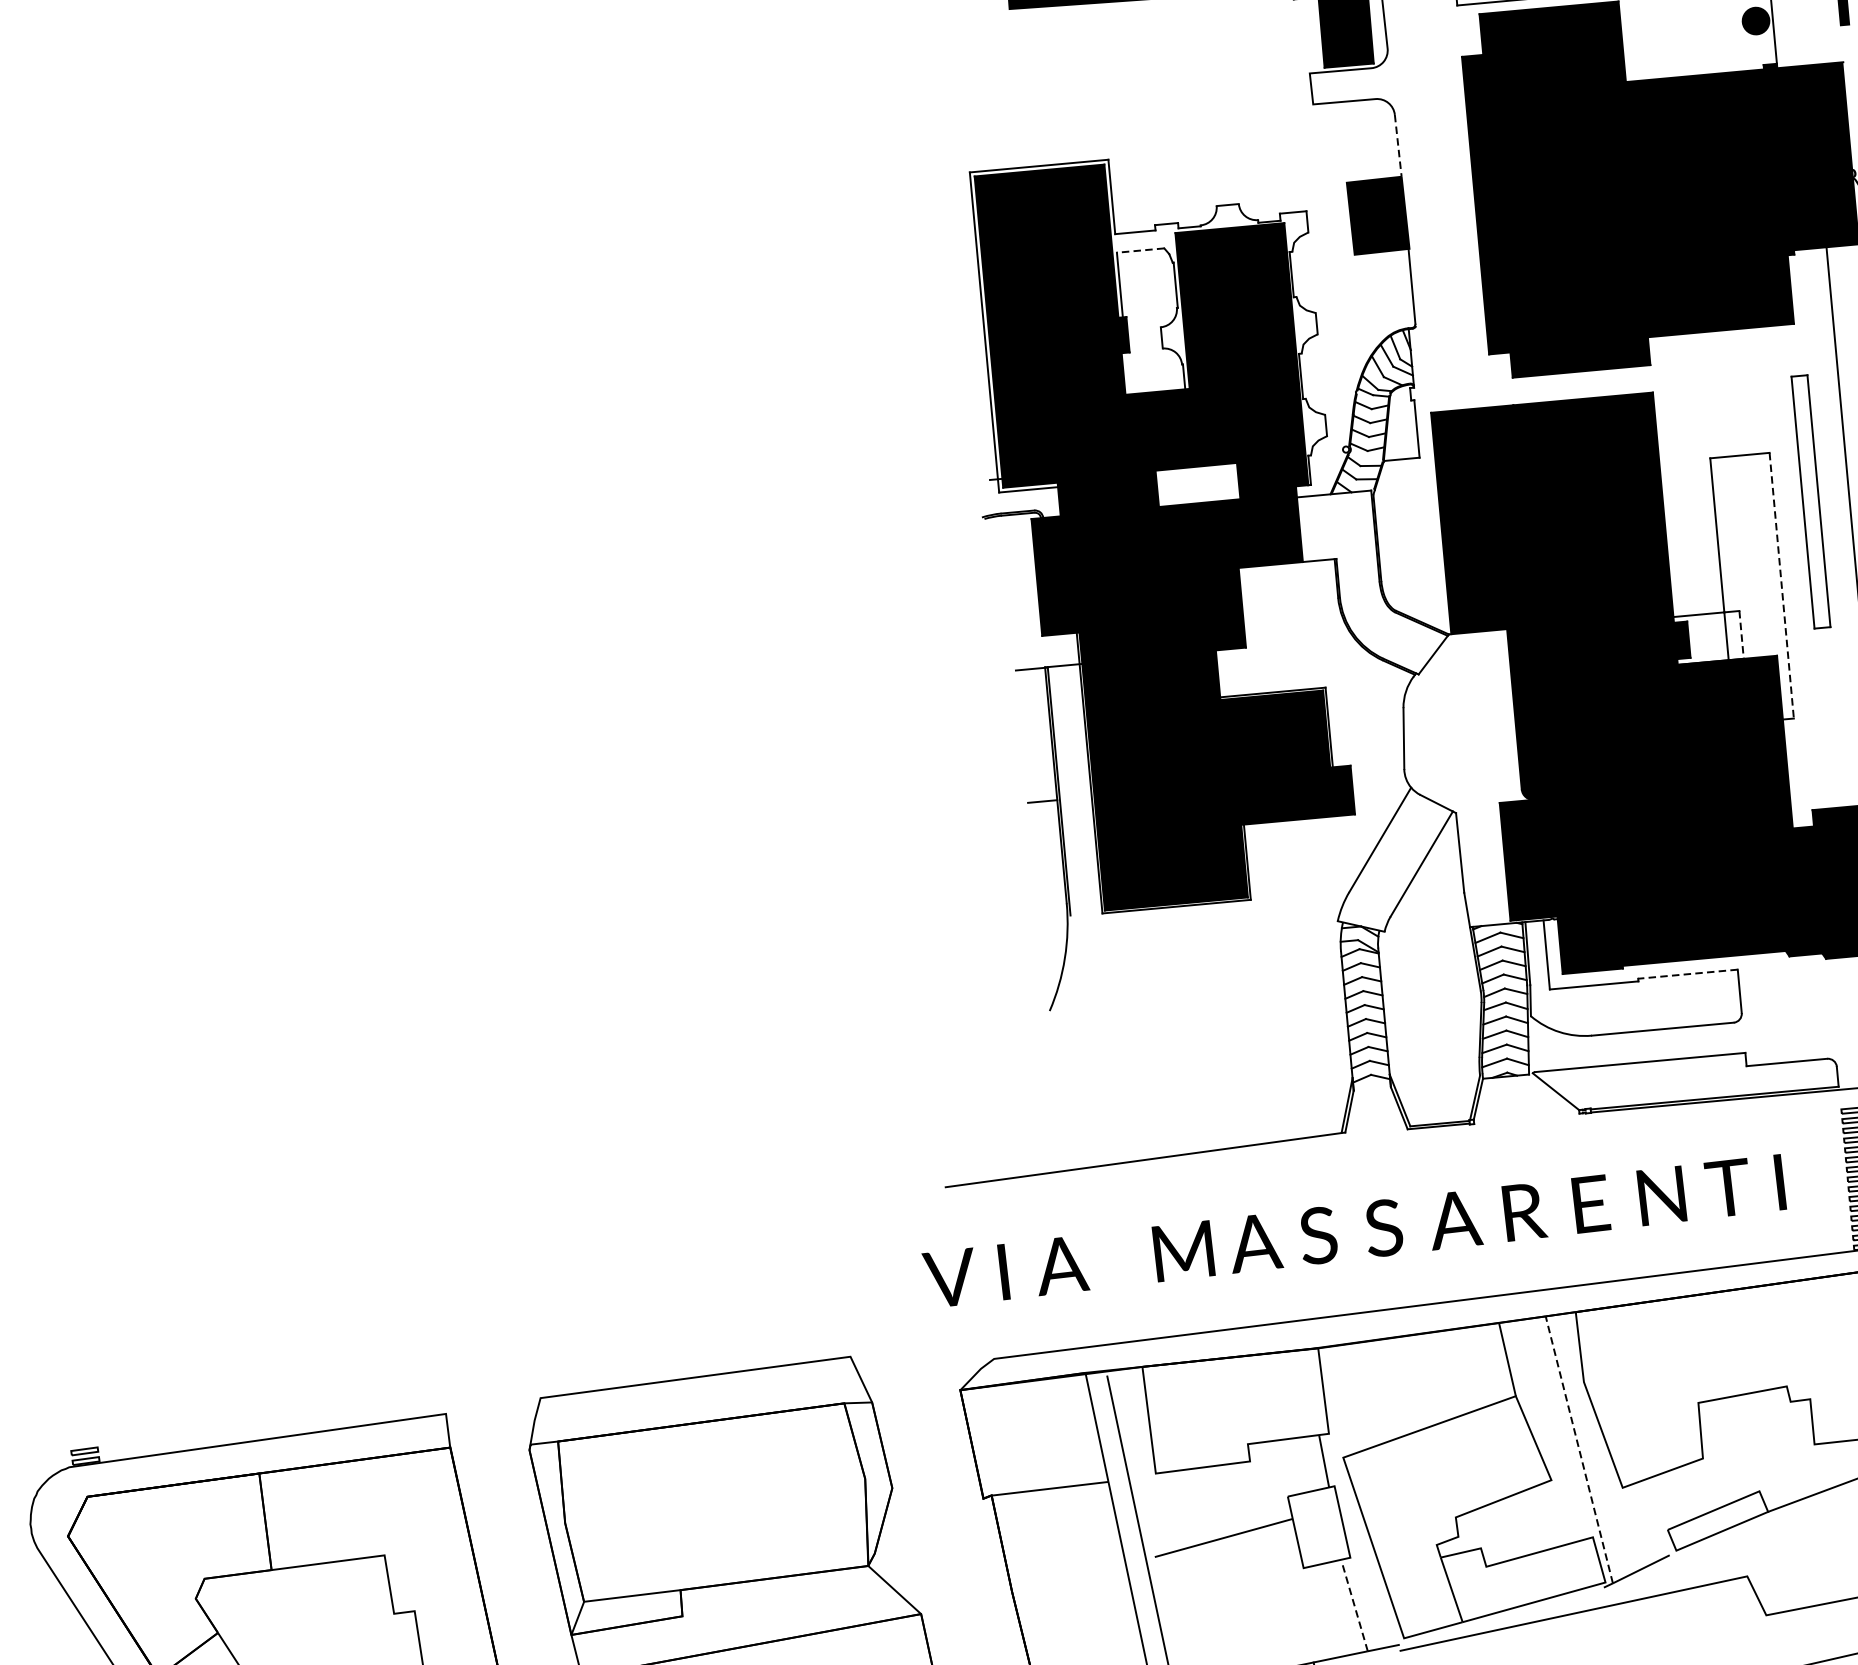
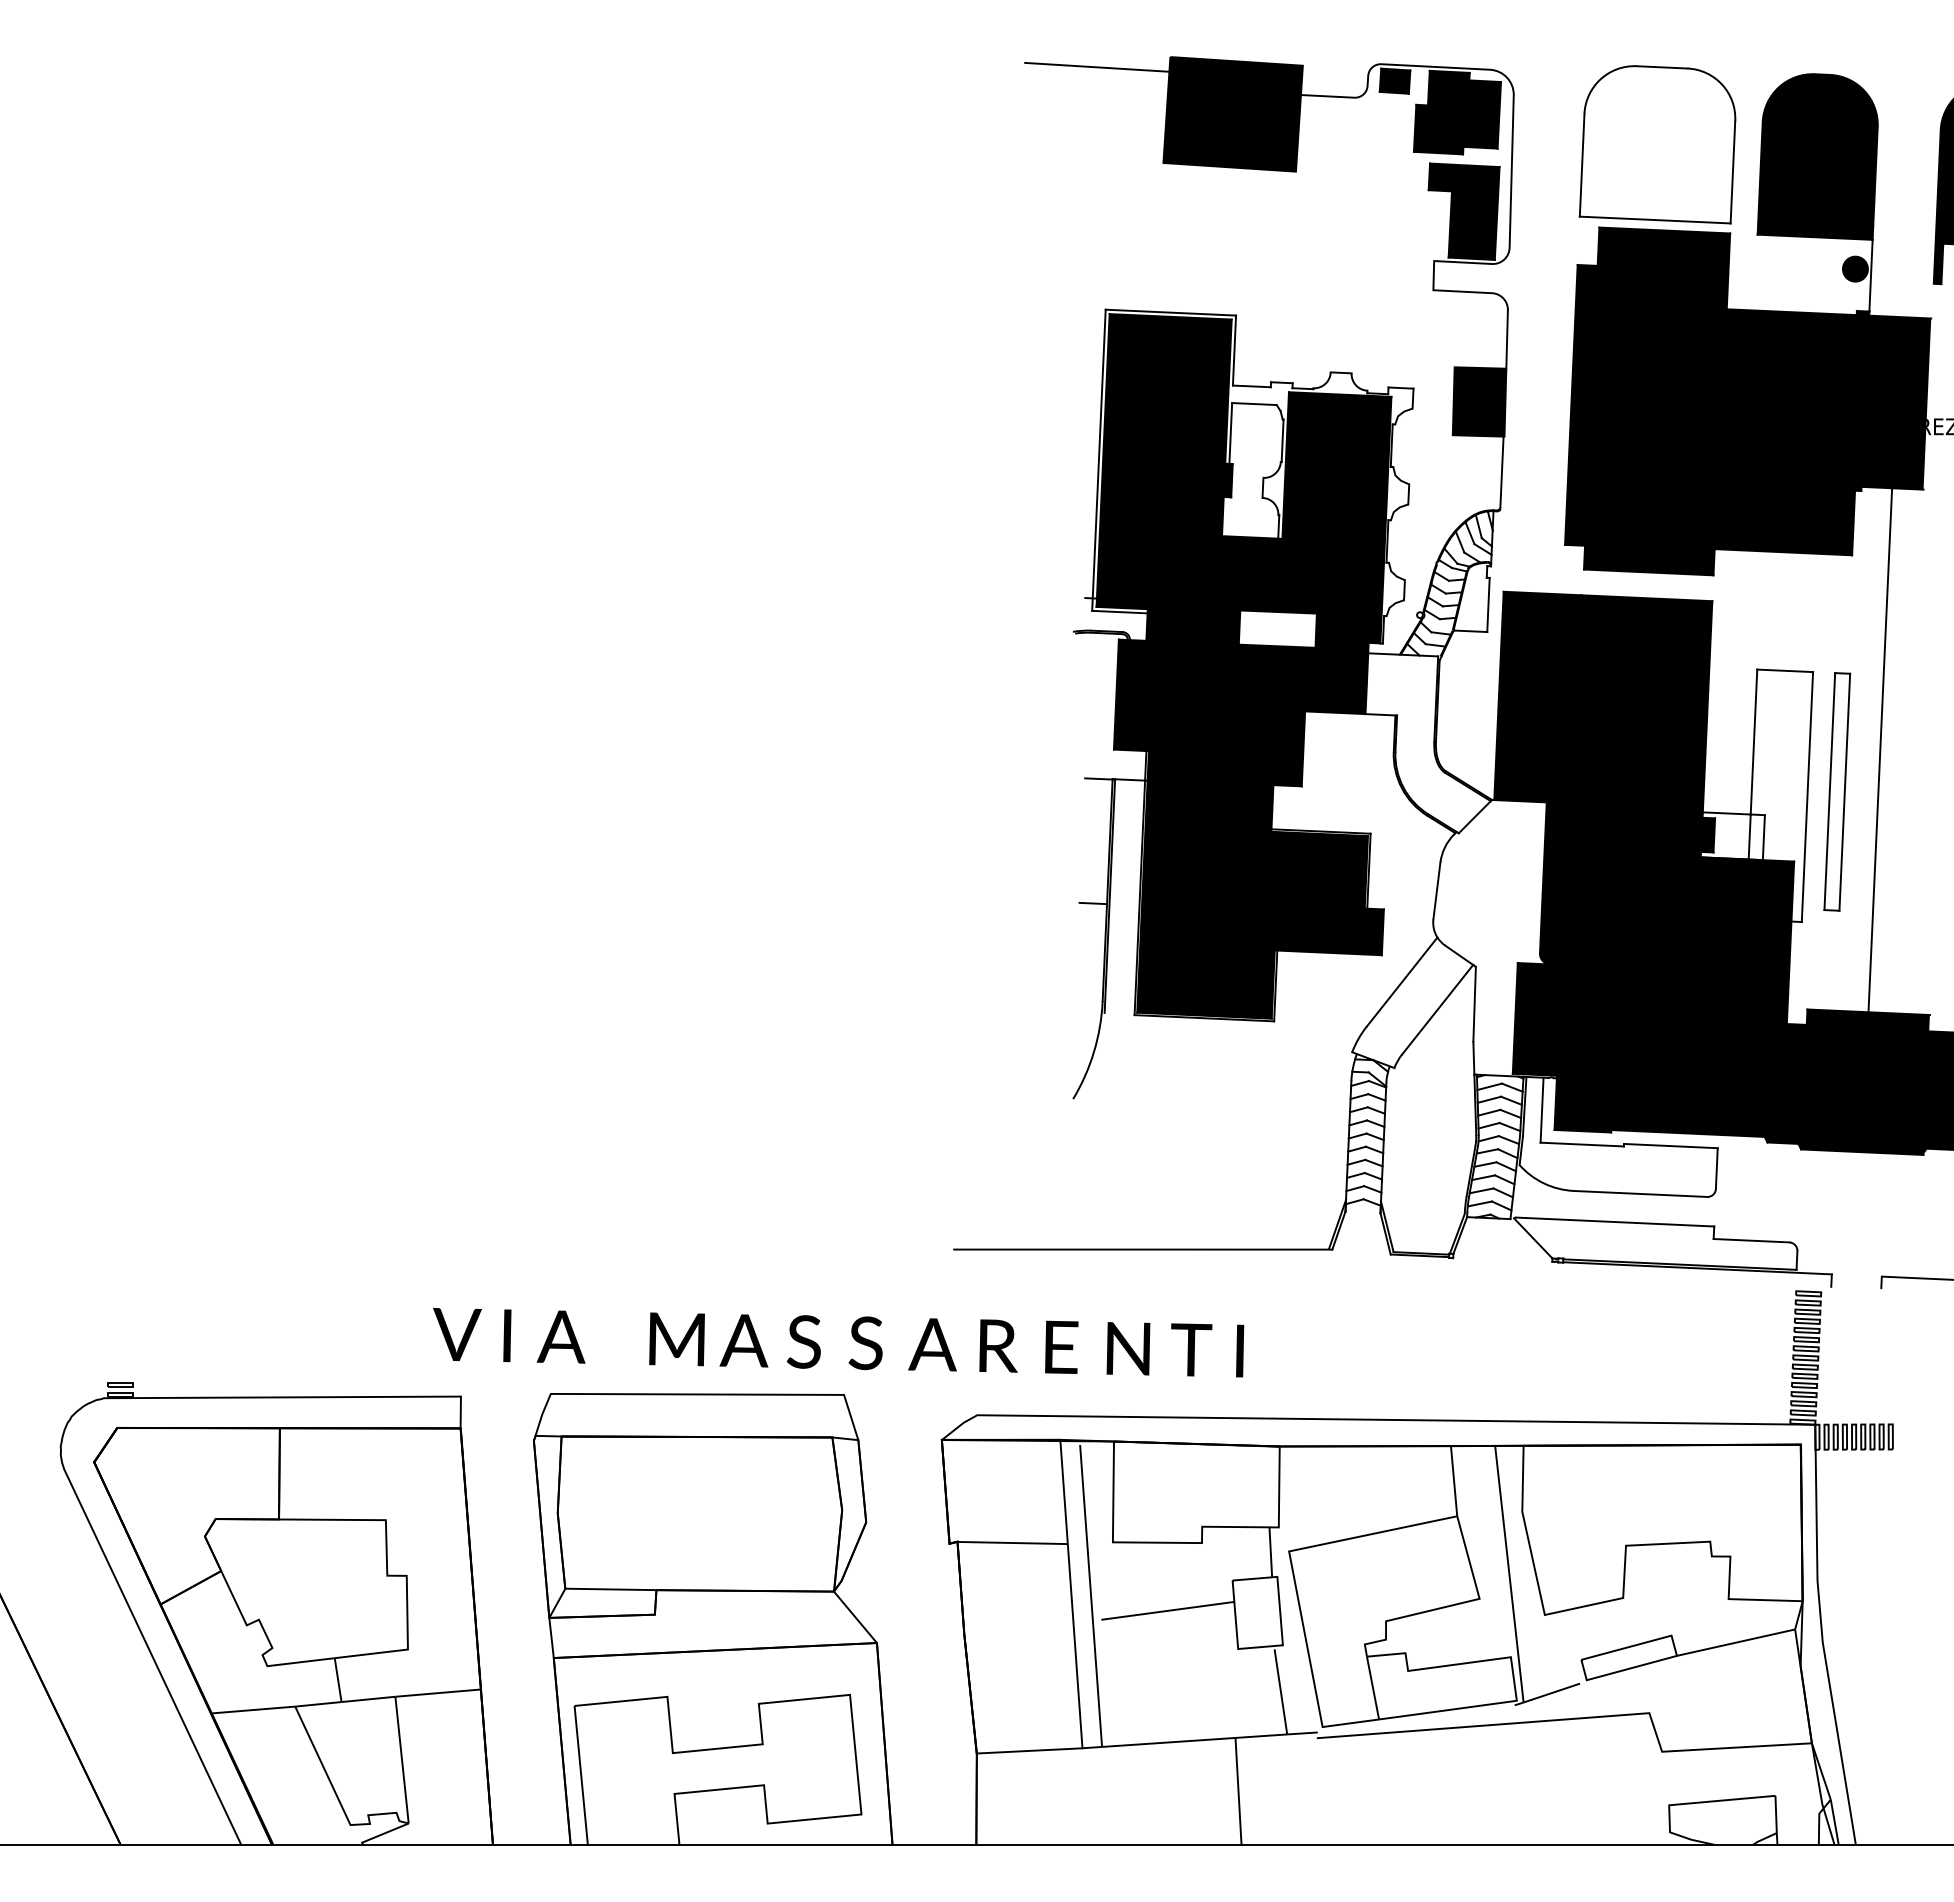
line: (1398, 146) -> (1507, 340), dashed -> solid
line: (1139, 251) -> (1253, 404), dashed -> solid
part: (1811, 501) -> (1837, 791), moved
line: (1781, 586) -> (1807, 797), dashed -> solid
line: (1741, 634) -> (1763, 837), dashed -> solid
line: (1687, 974) -> (1670, 1146), dashed -> solid
text: (1354, 1231) -> (838, 1342), moved
line: (1579, 1449) -> (1509, 1573), dashed -> solid
line: (1354, 1606) -> (1280, 1691), dashed -> solid

